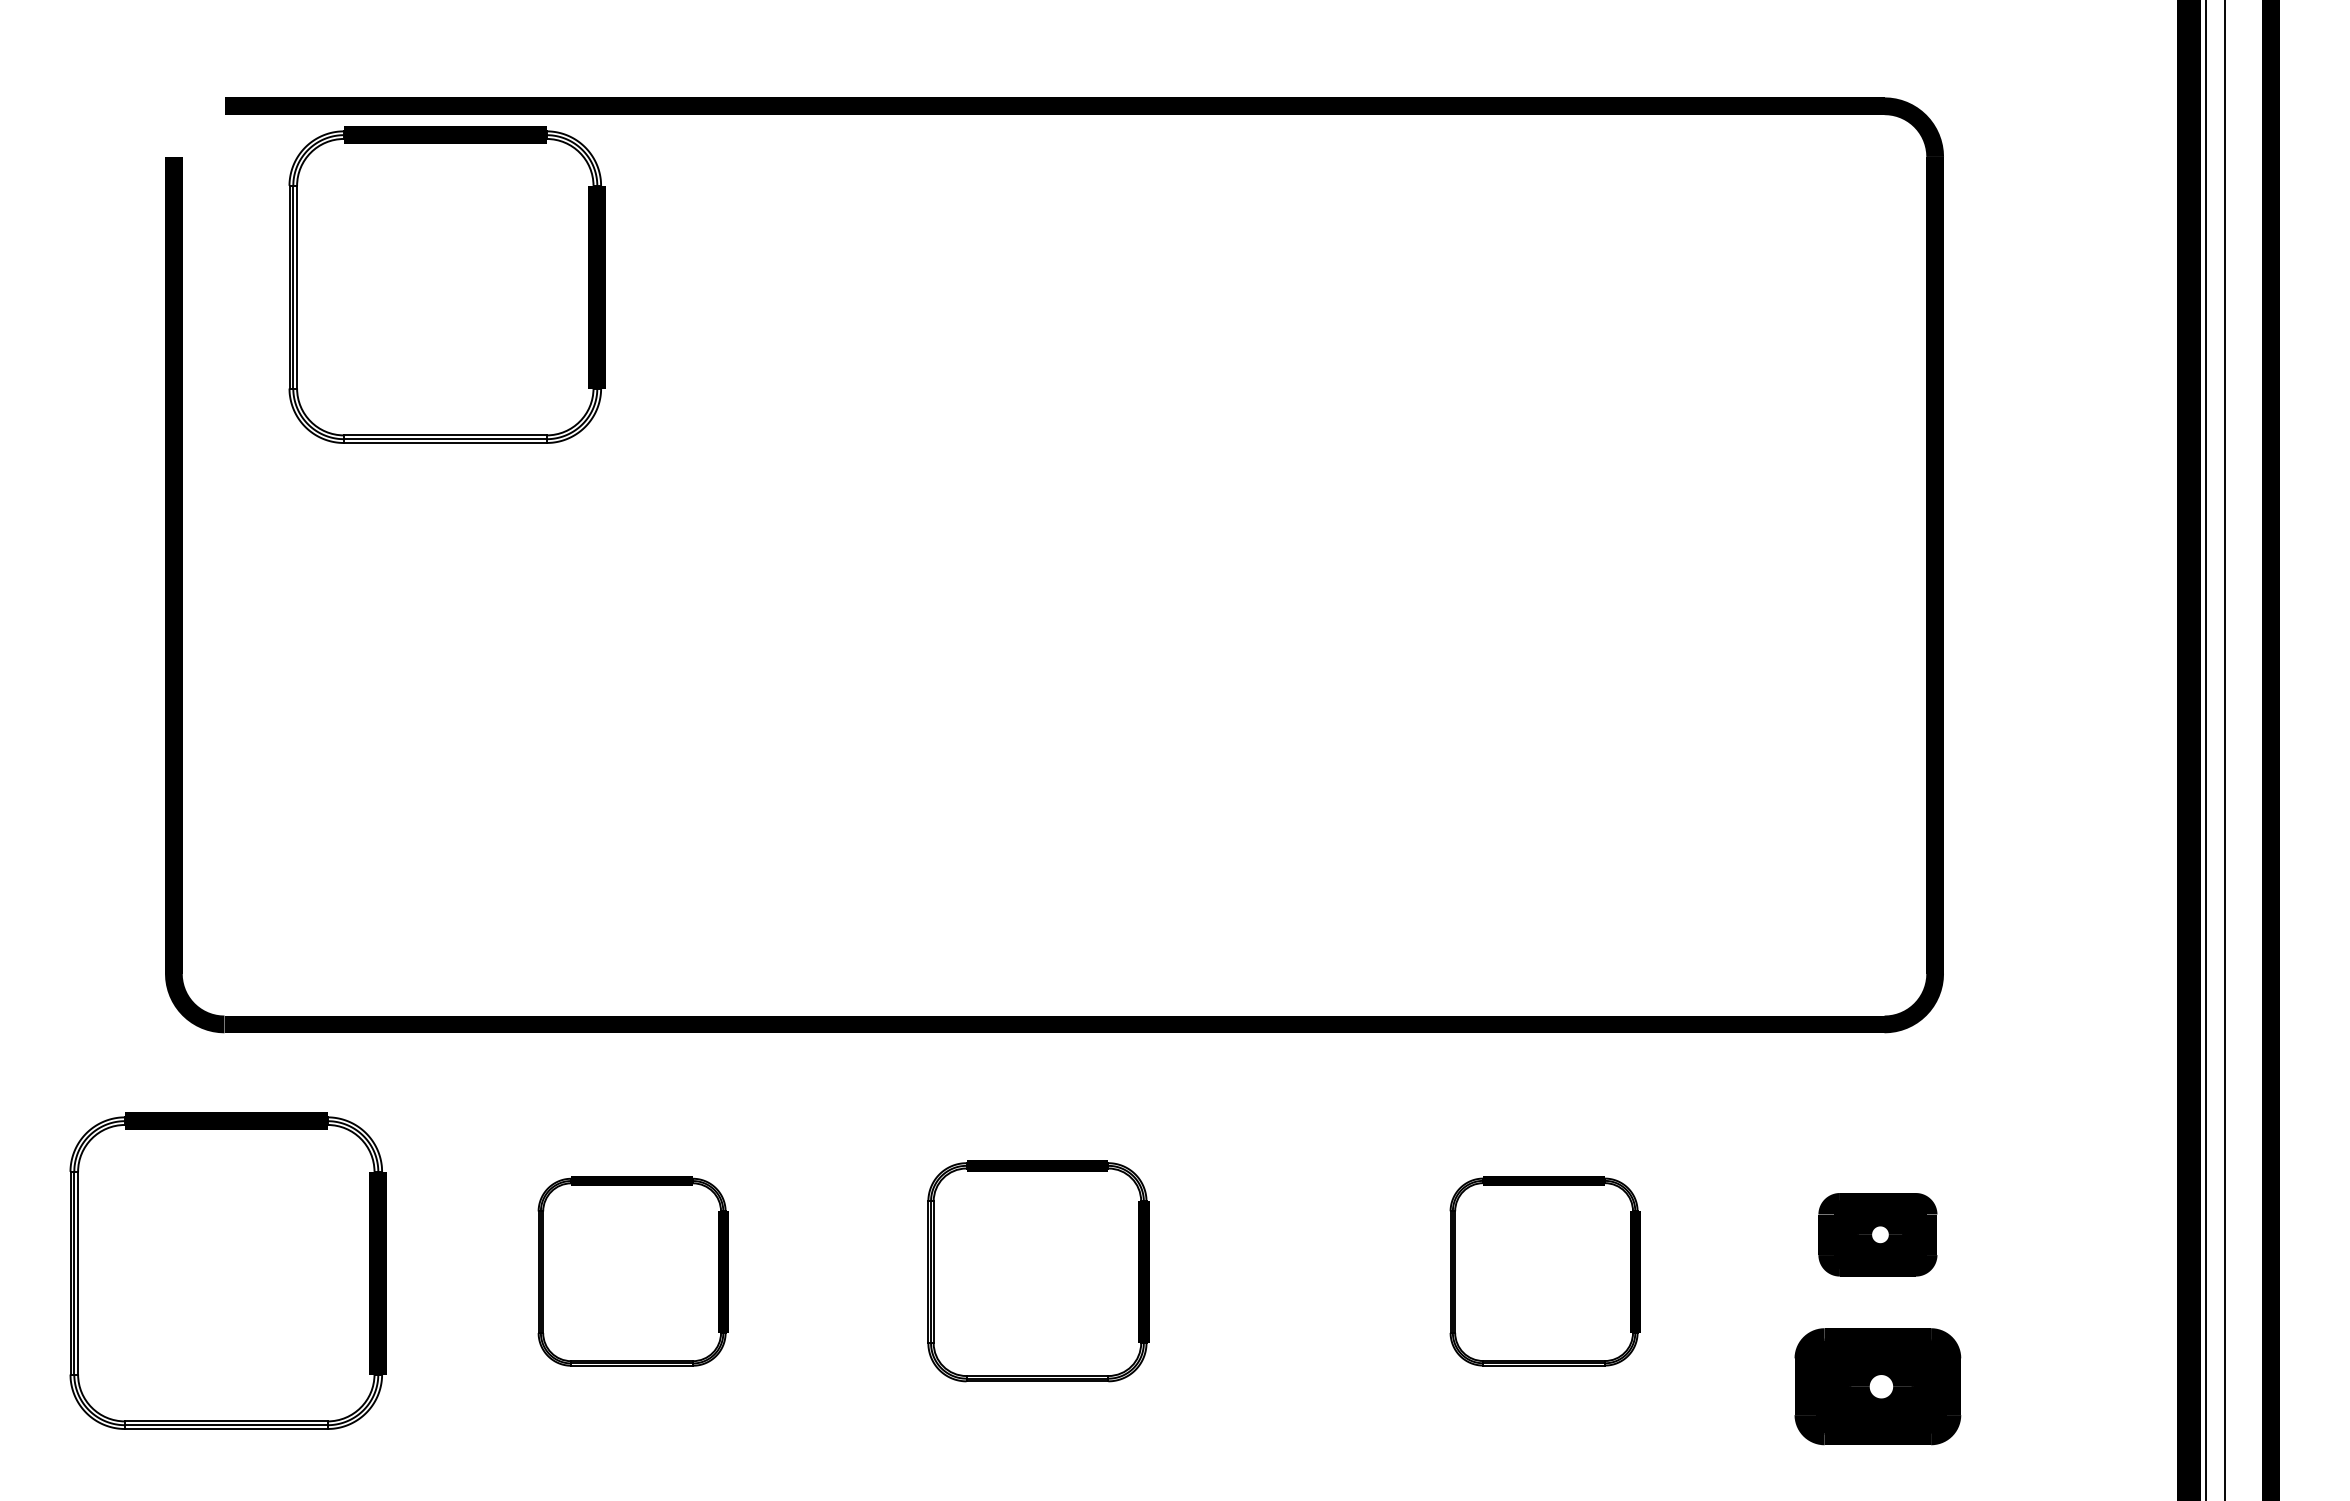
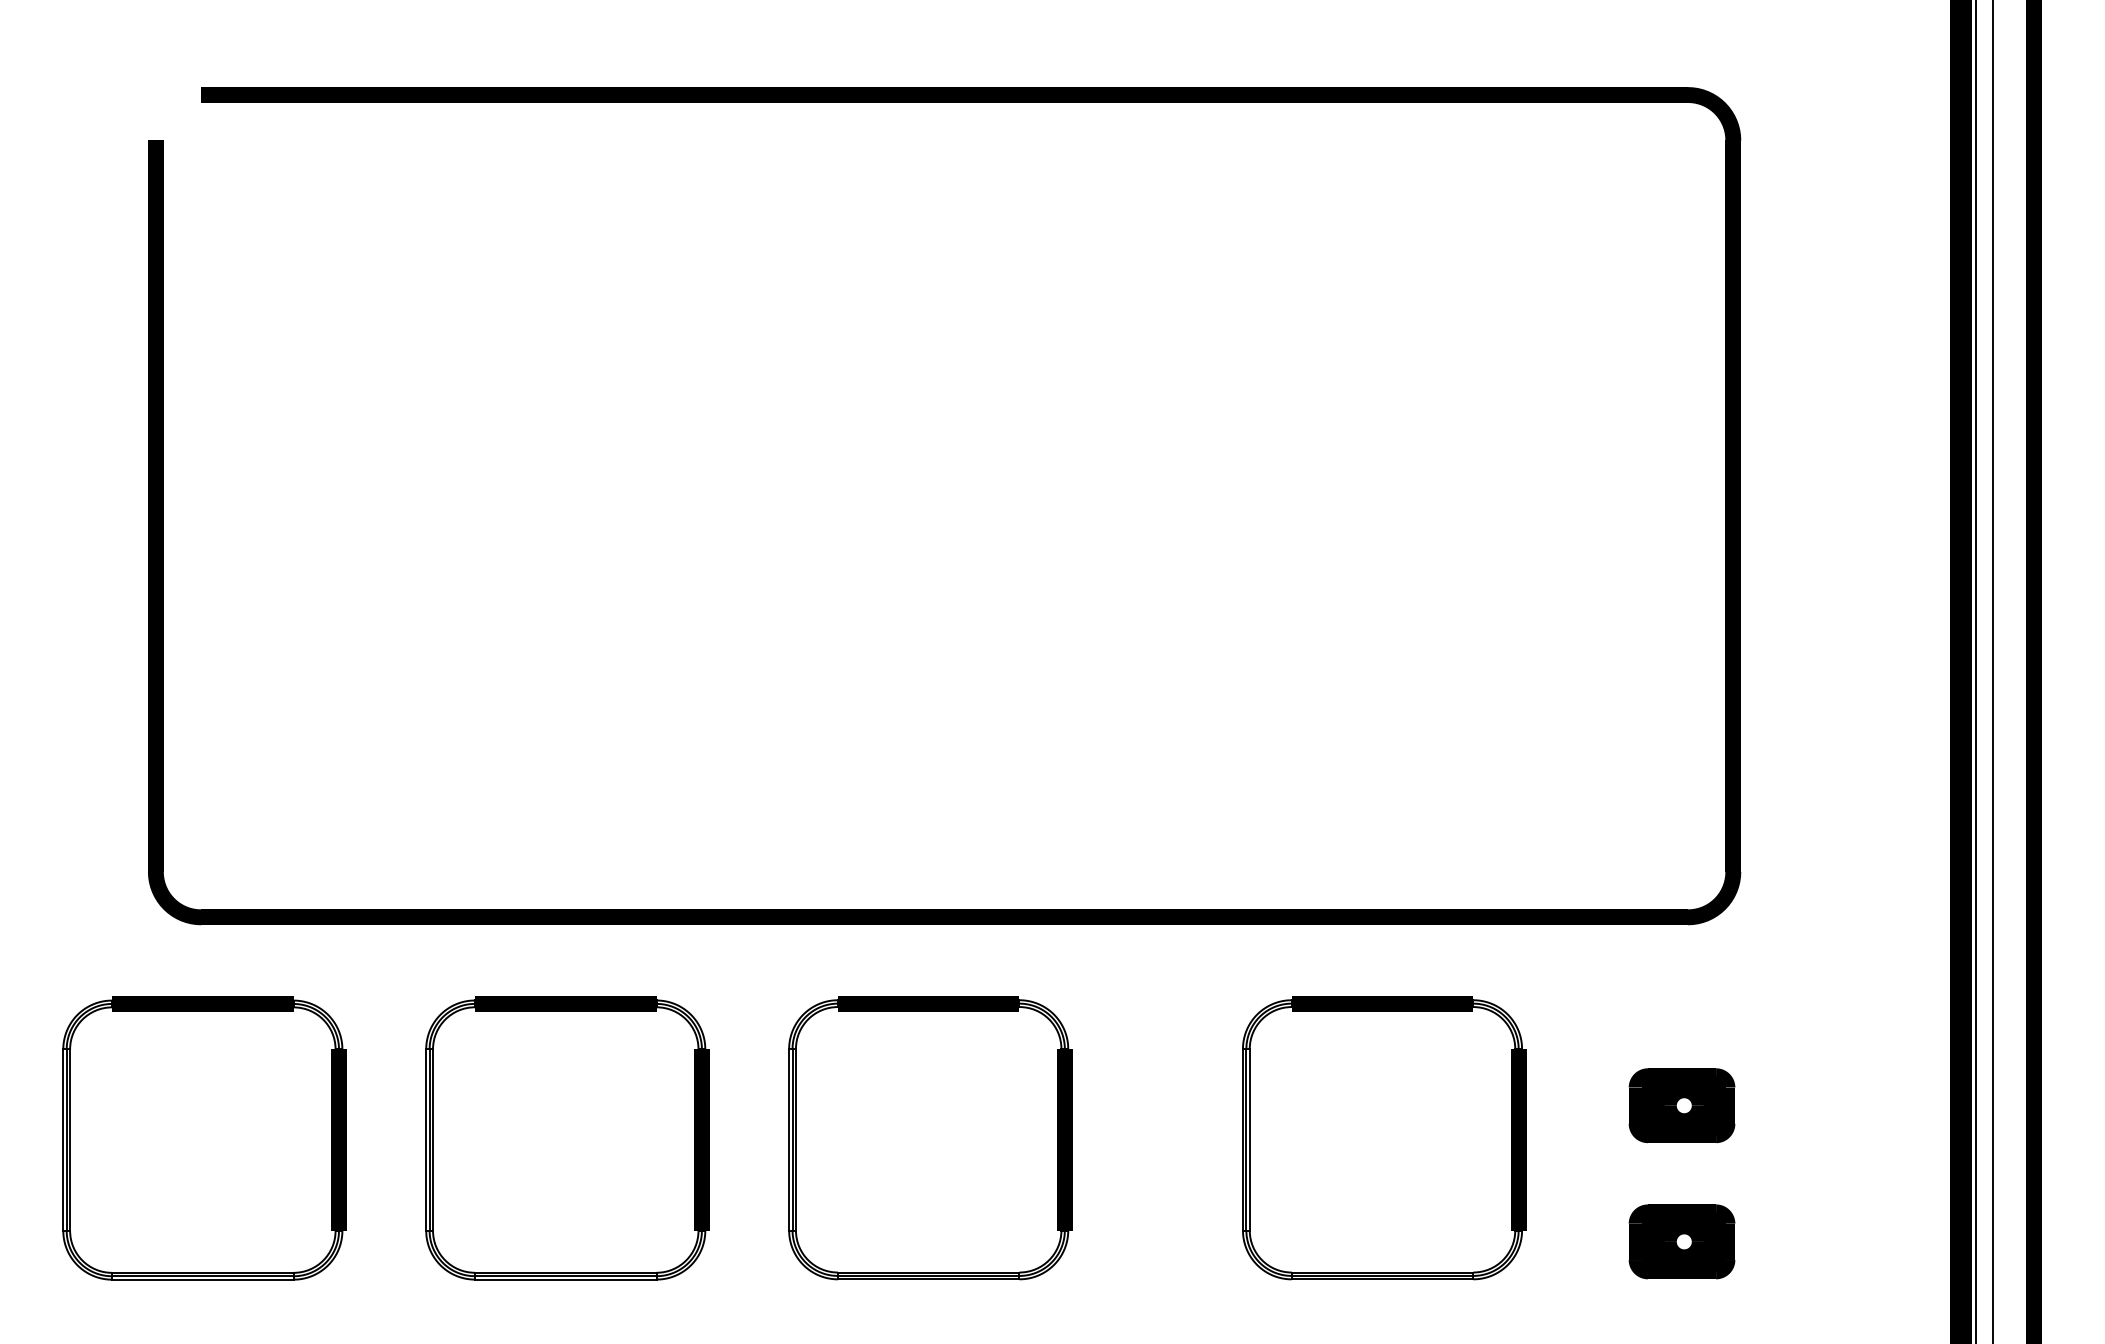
part: (446, 284) -> (400, 254), removed
part: (632, 1270) -> (566, 1137), size x1.67
part: (1038, 1270) -> (930, 1137), size x1.43
part: (1544, 1270) -> (1383, 1137), size x1.67
part: (1877, 1386) -> (1681, 1241), size x0.71

